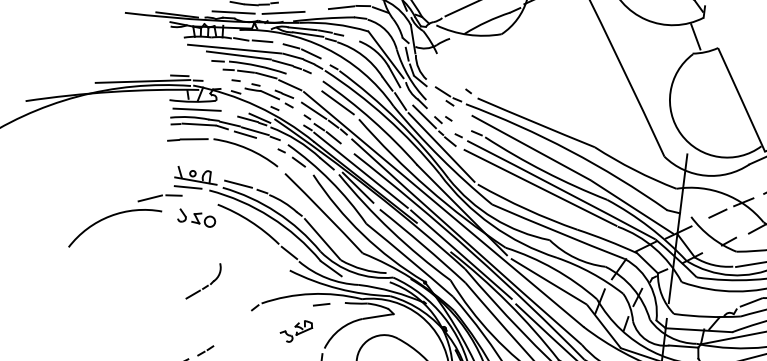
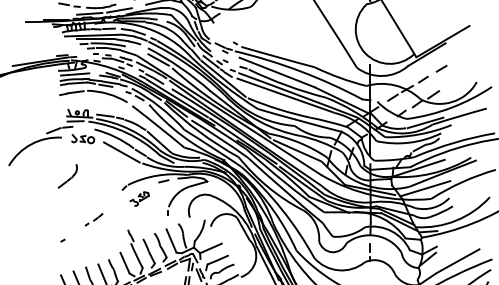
line: (257, 248) -> (121, 152), added
part: (203, 281) -> (67, 176), moved
part: (296, 330) -> (139, 198), moved

